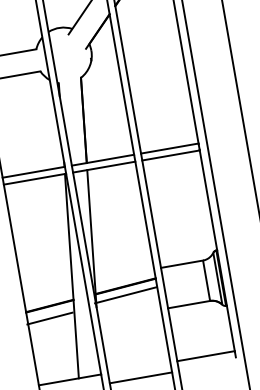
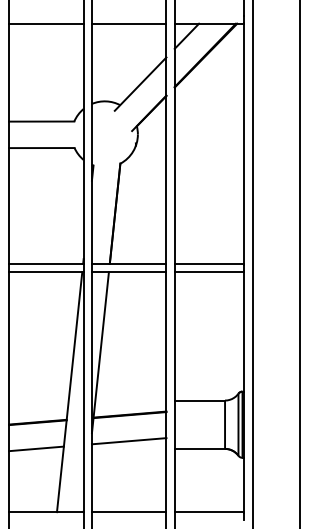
line: (125, 295) -> (128, 441), moved
line: (49, 318) -> (36, 448), moved
line: (140, 378) -> (128, 512), moved

